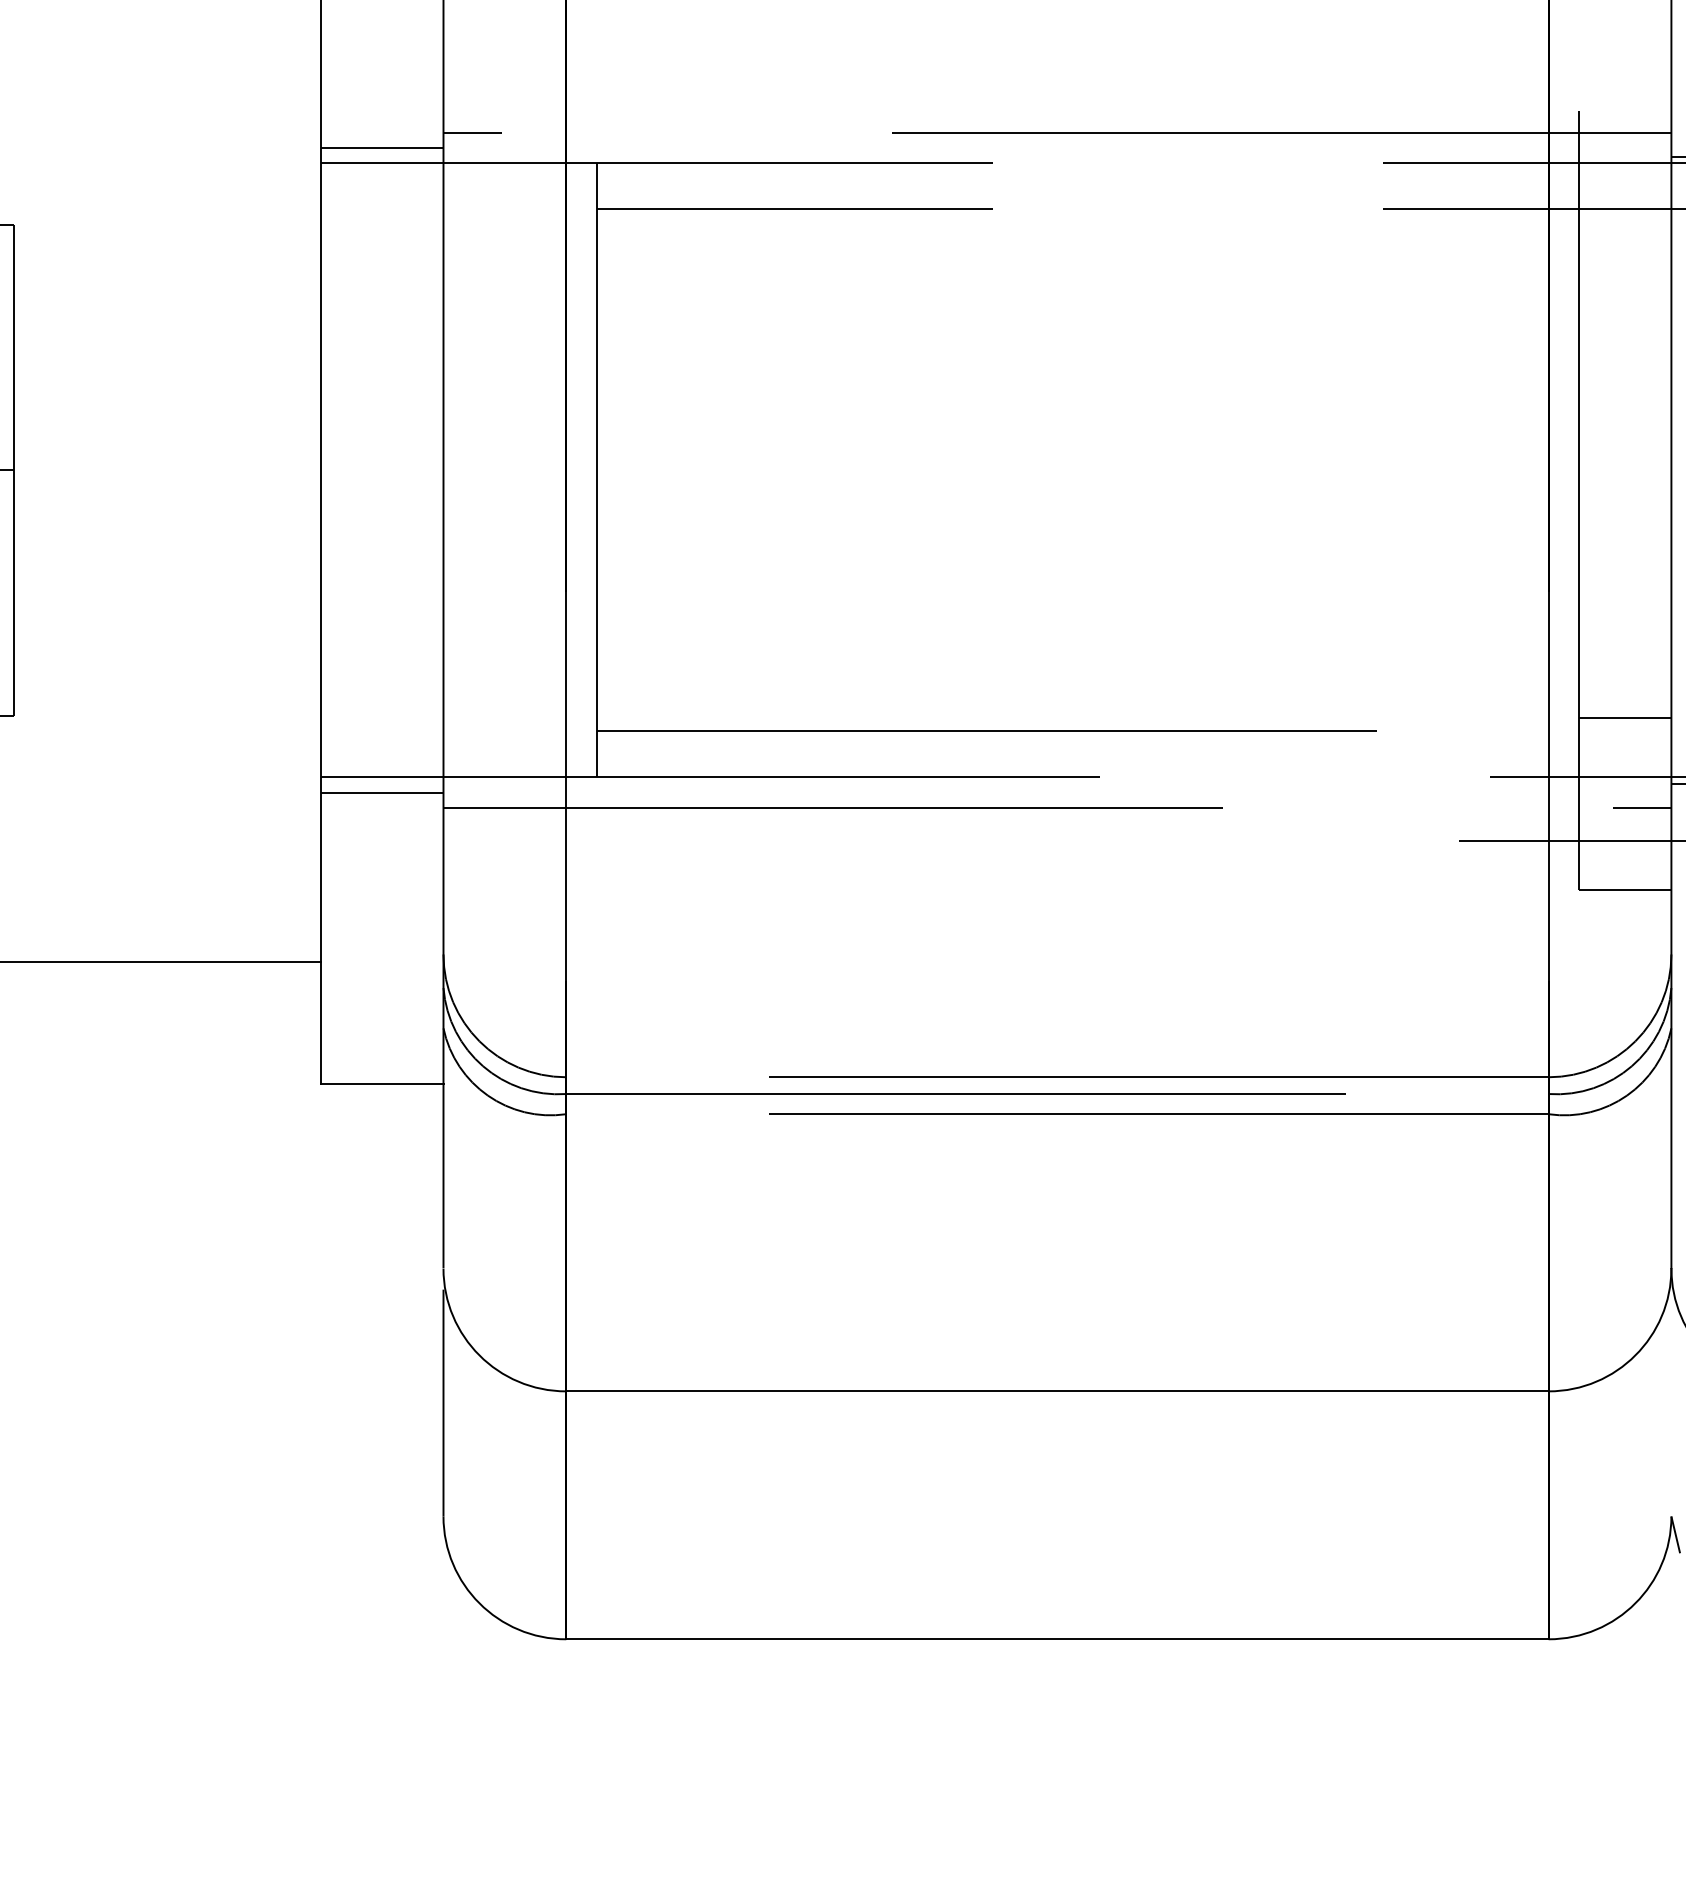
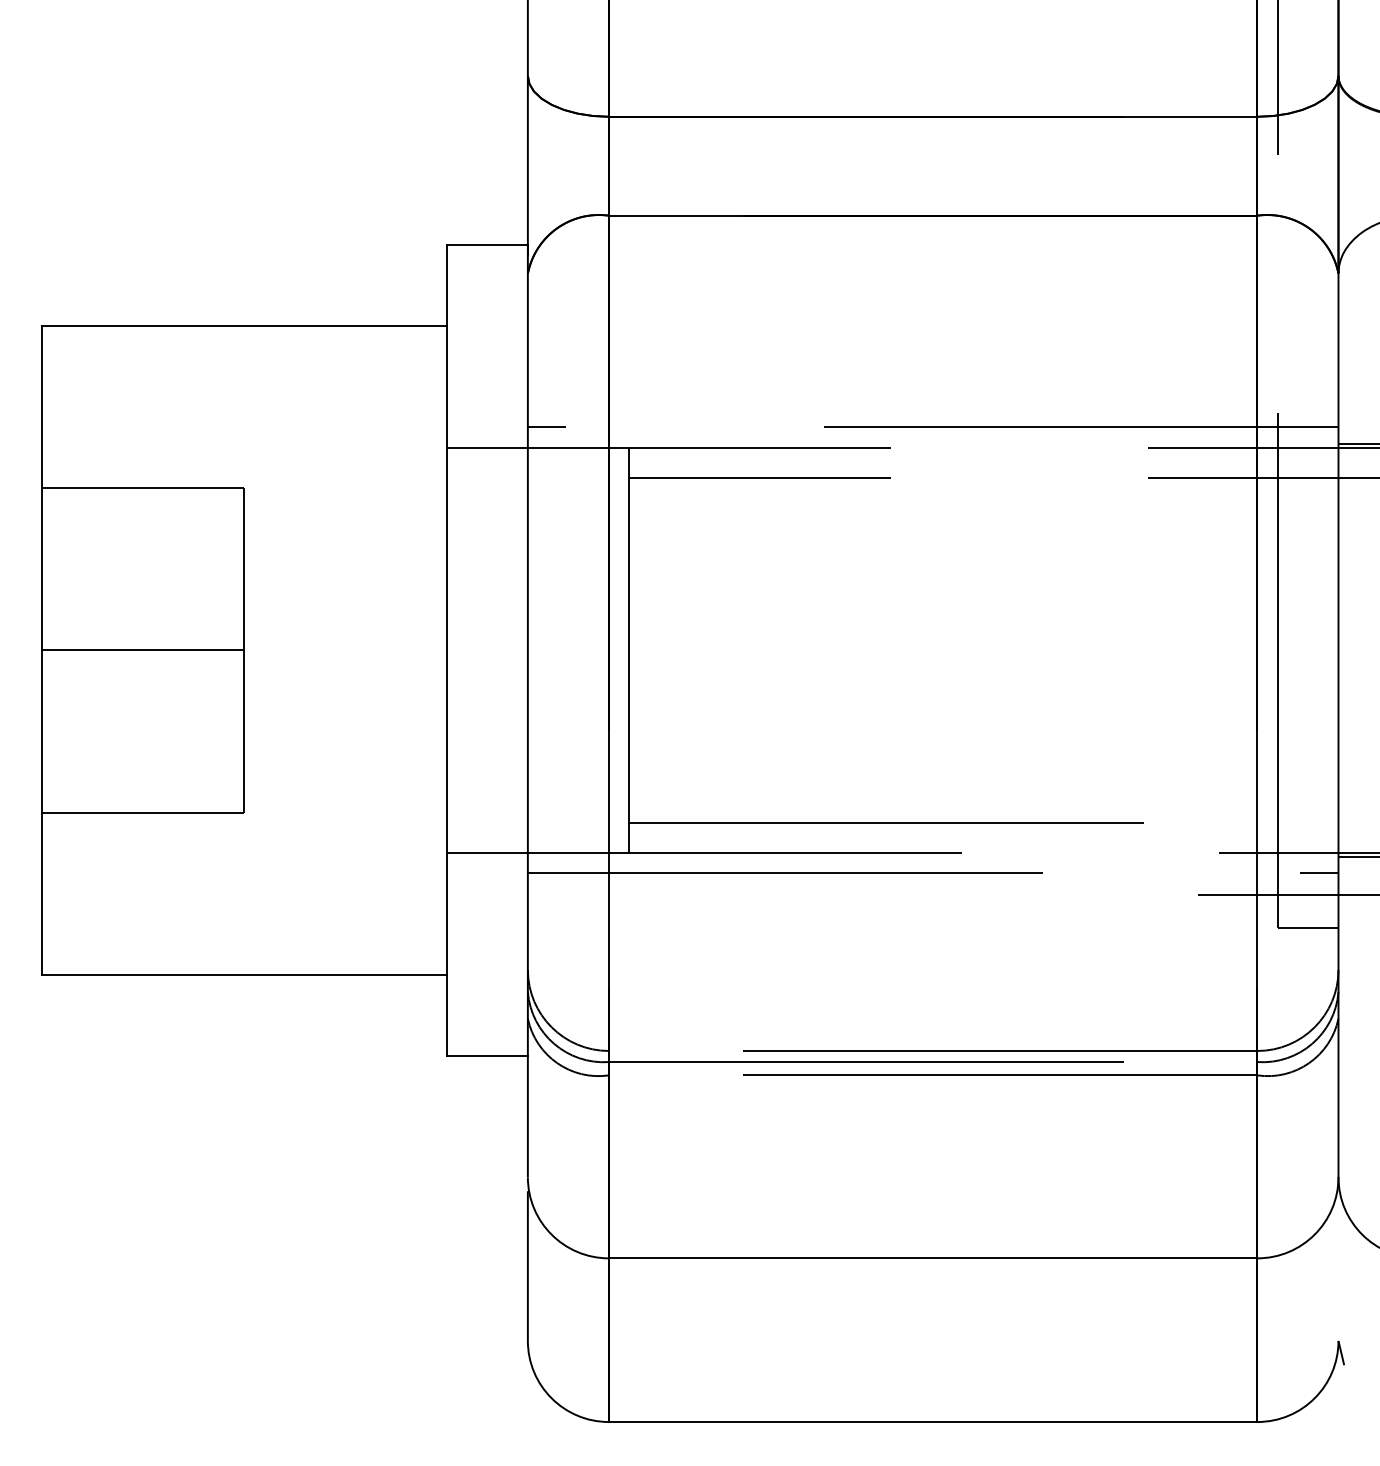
line: (380, 147) -> (486, 437), removed
line: (1624, 719) -> (1307, 814), removed
line: (380, 793) -> (486, 863), removed

